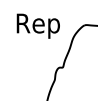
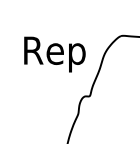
text: (37, 25) -> (53, 53), moved

